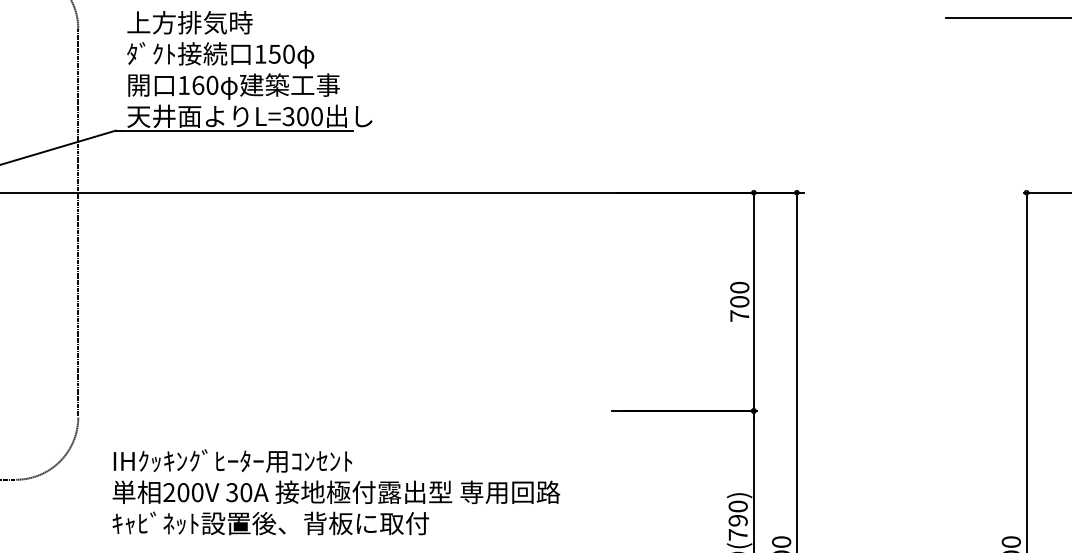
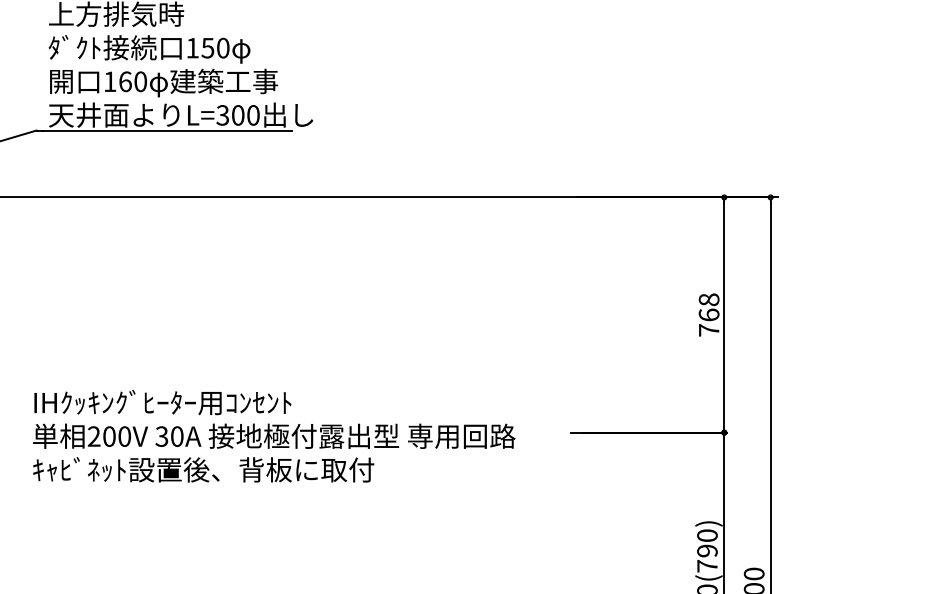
text: (739, 294) -> (708, 307), 700 -> 768
text: (336, 492) -> (274, 436), moved

